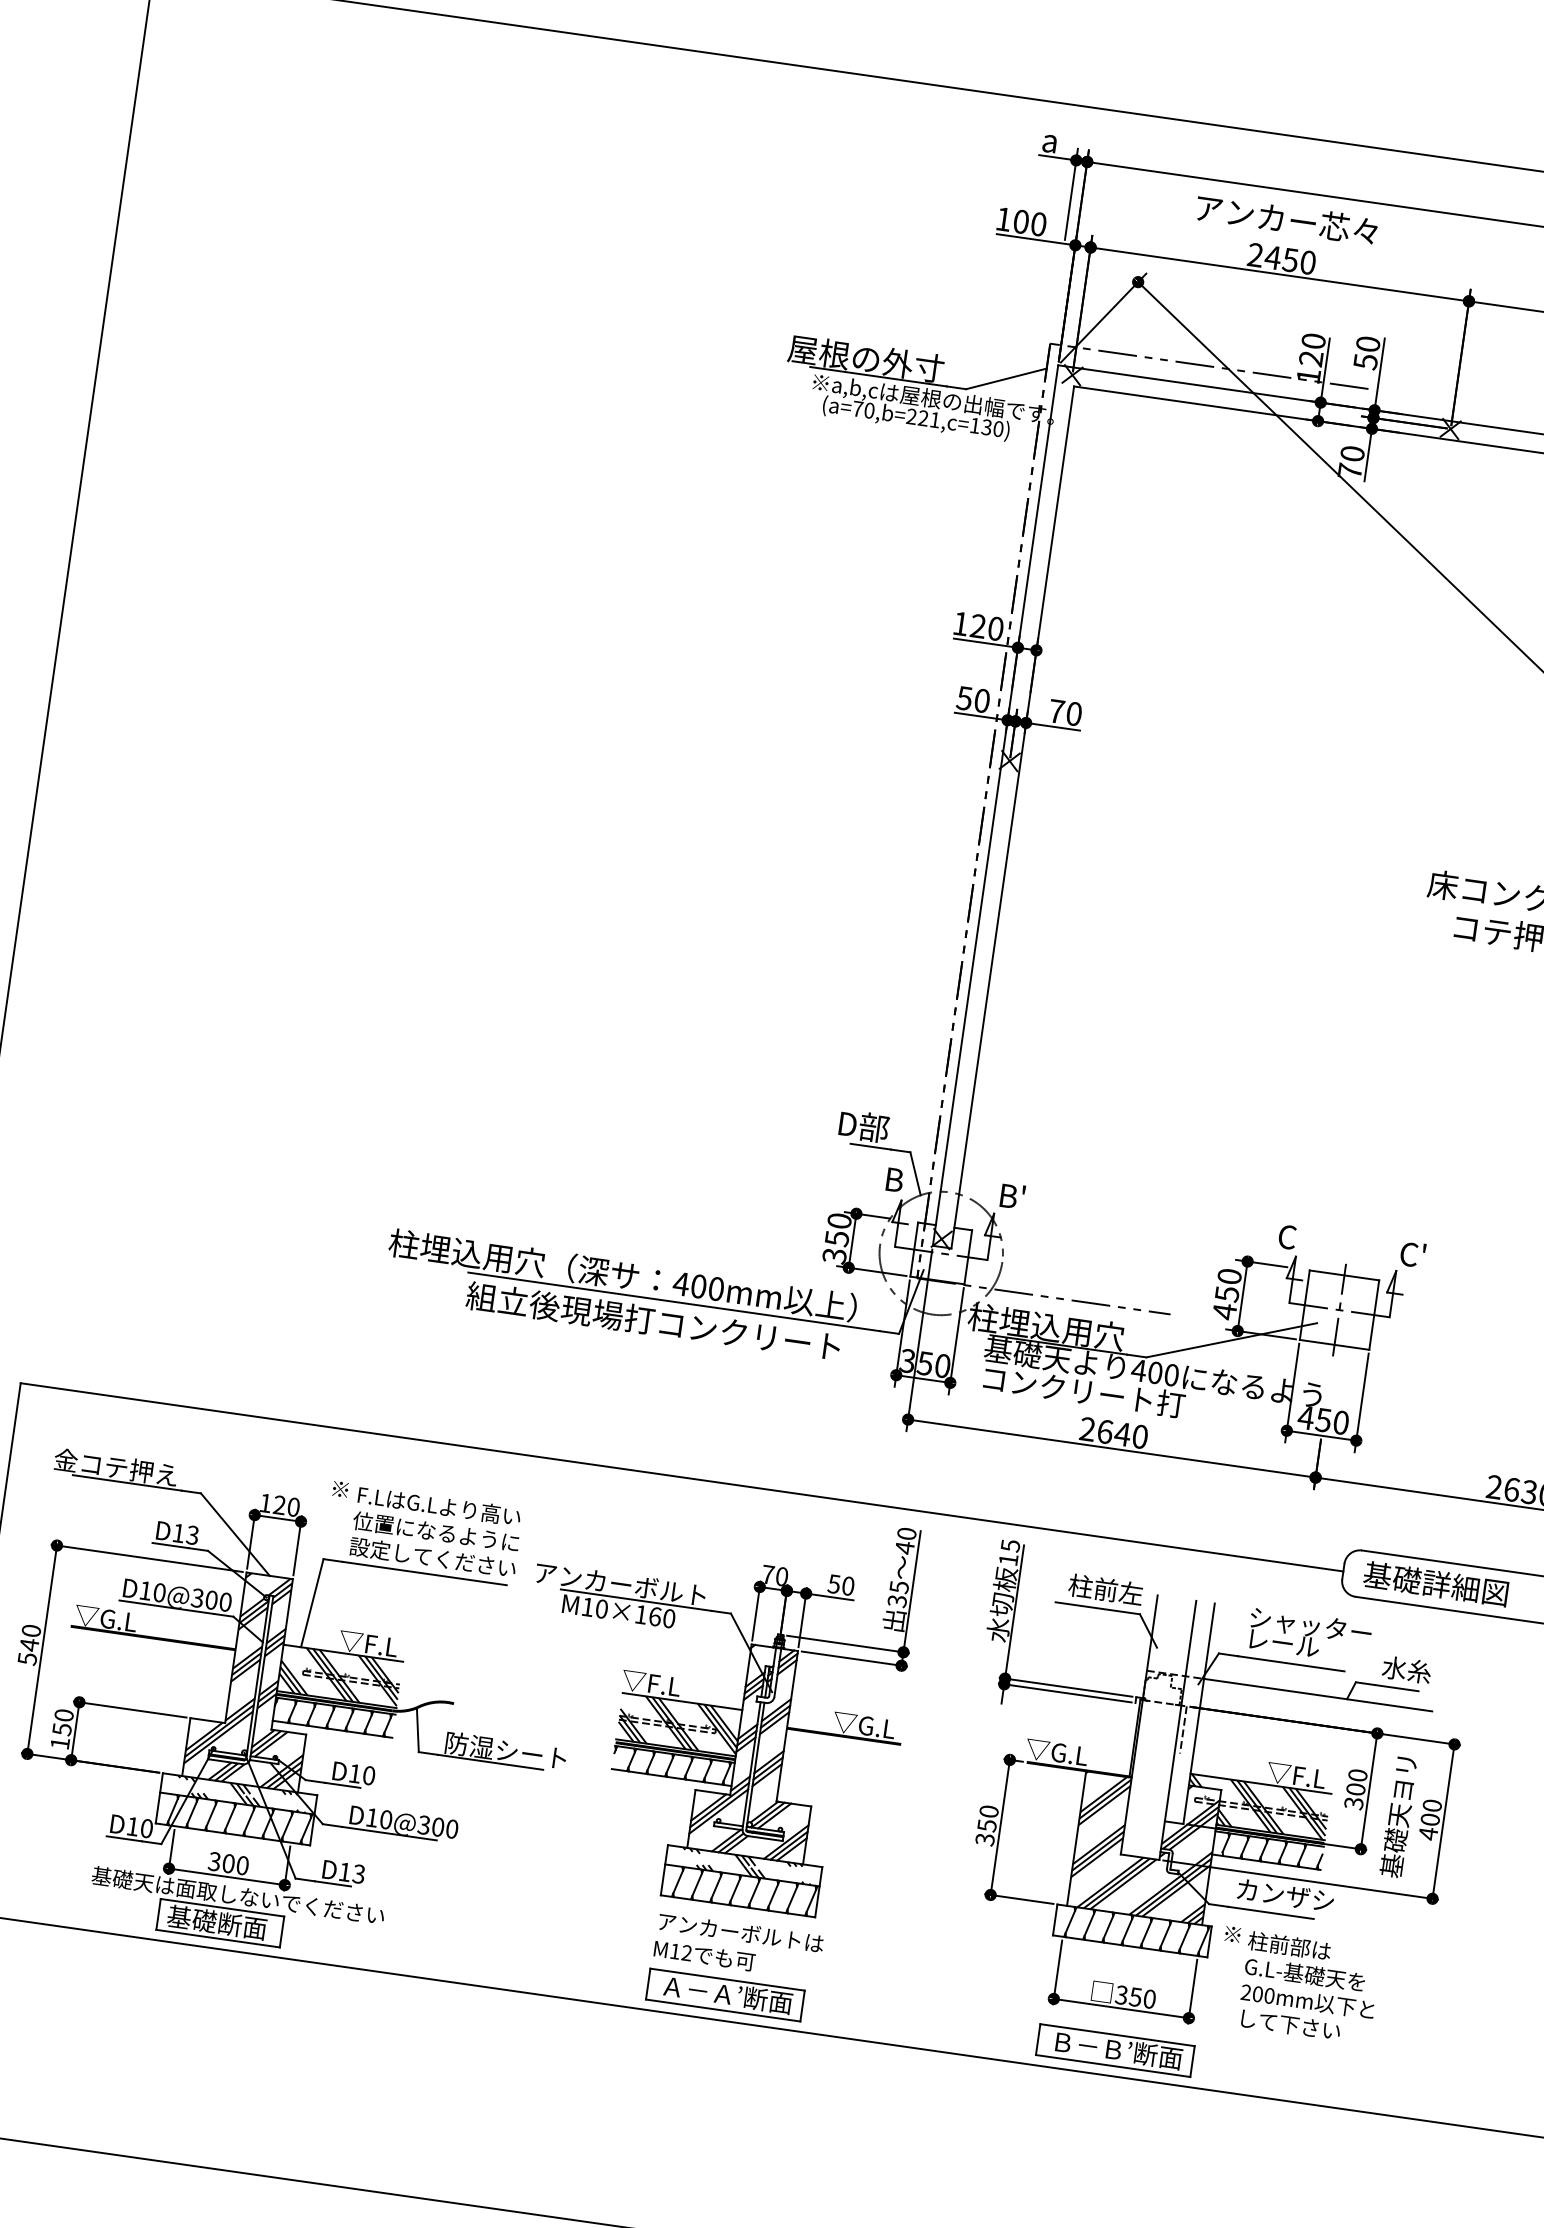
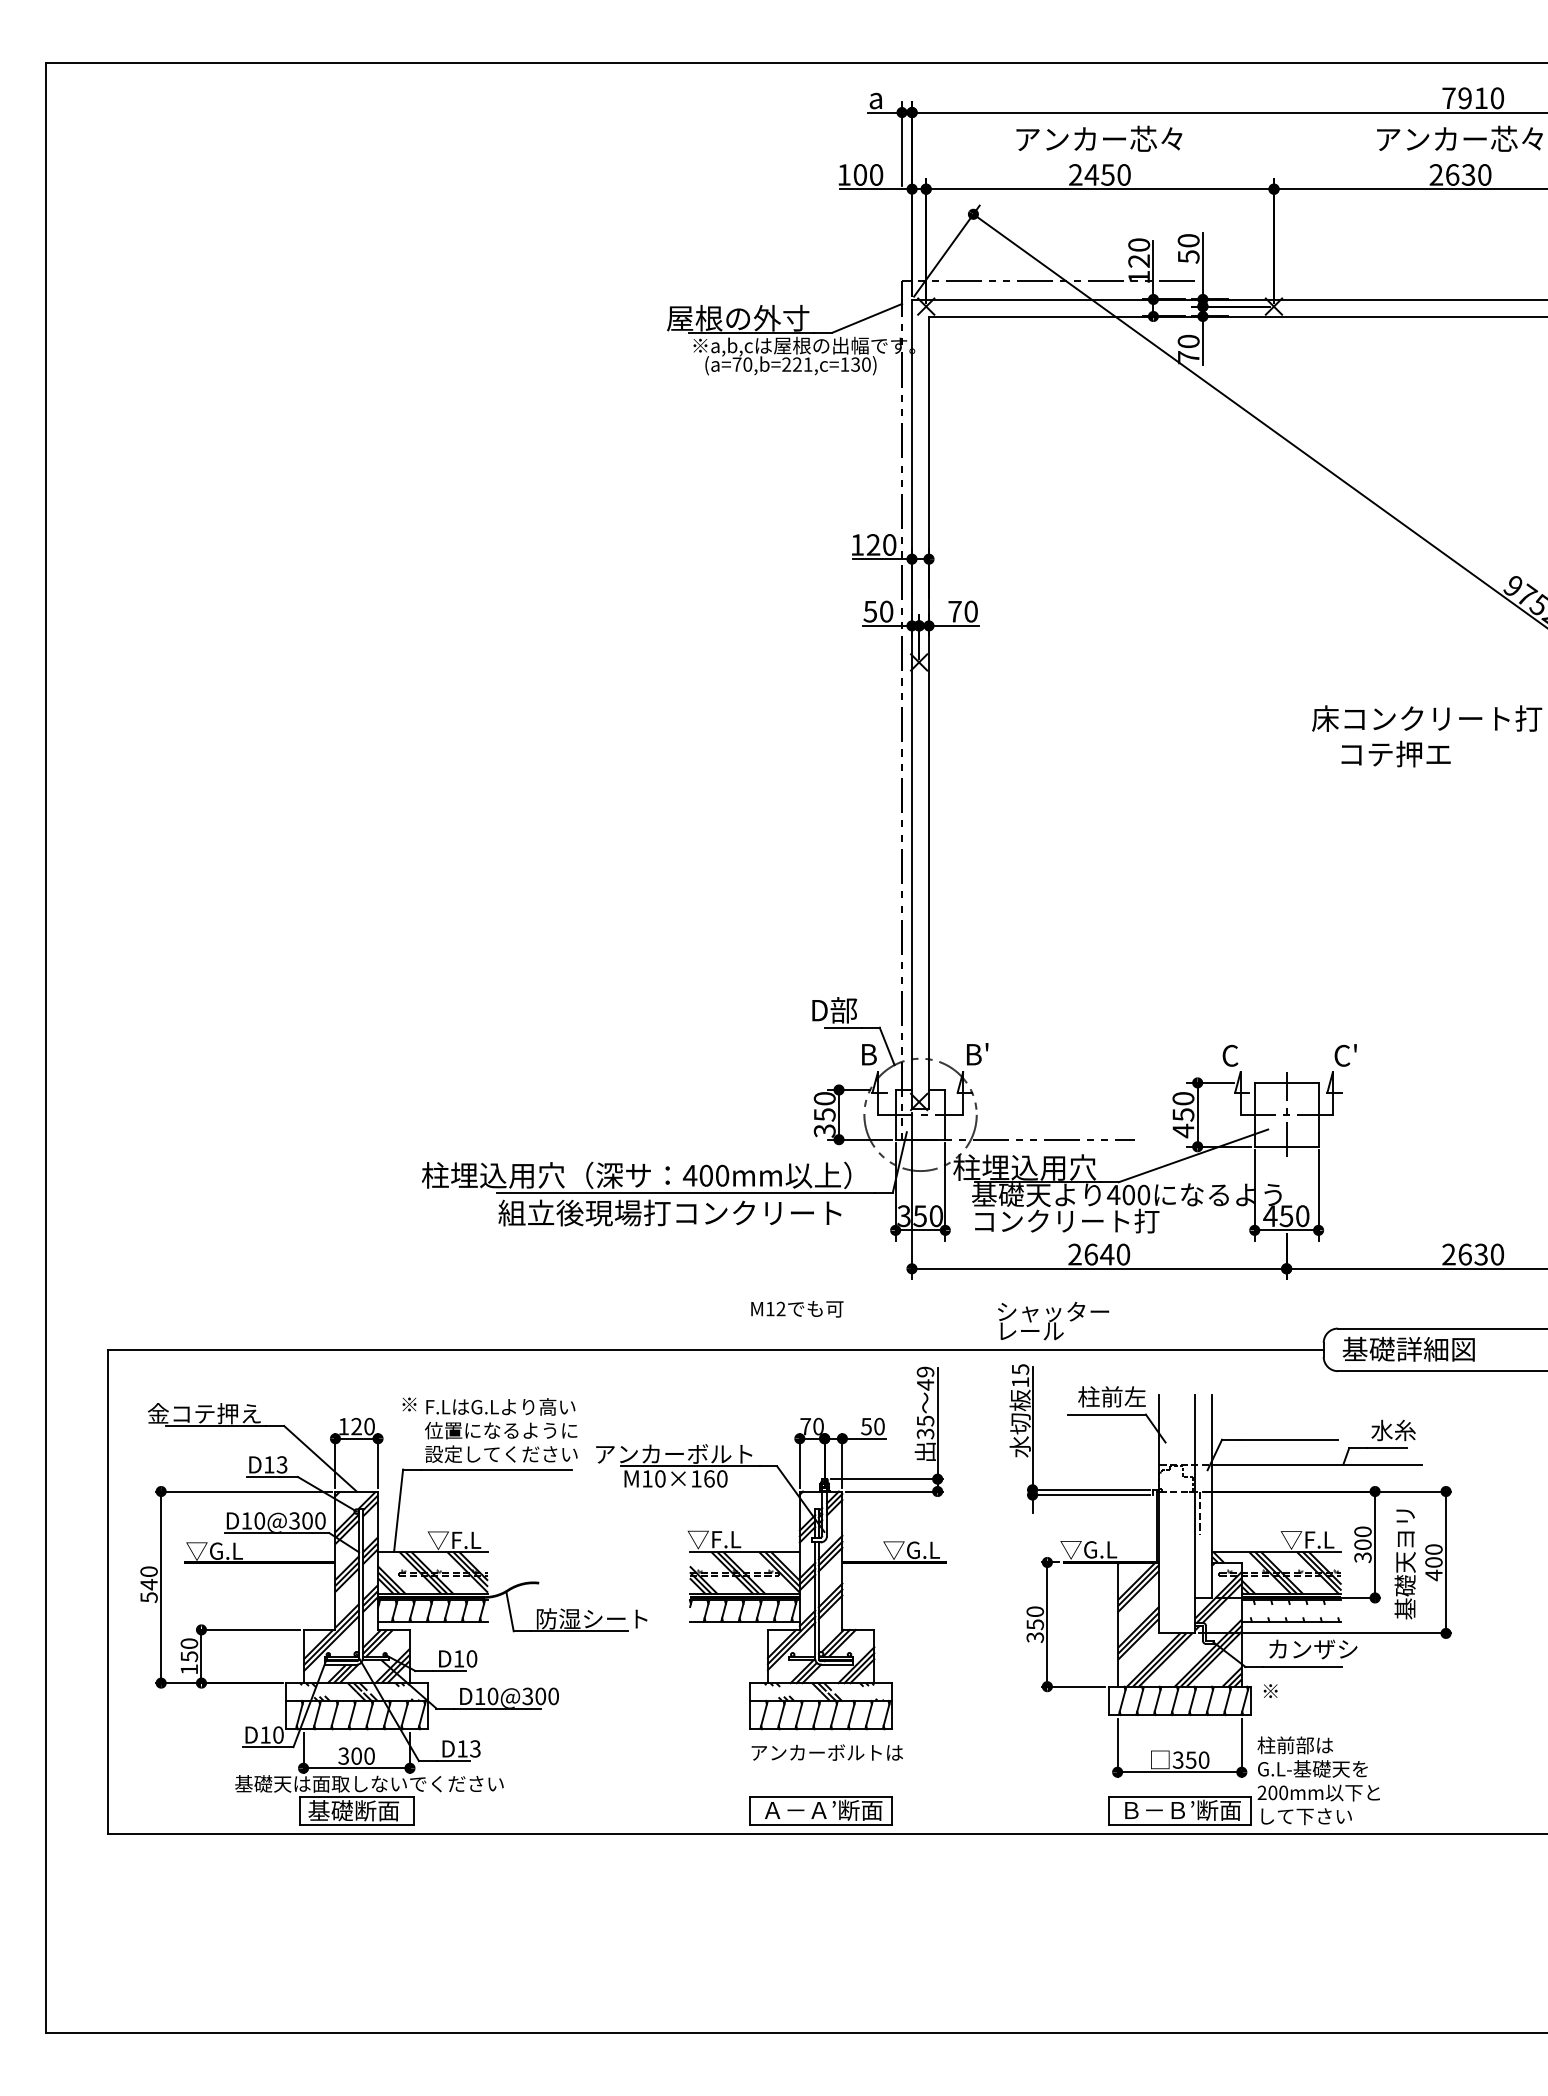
text: (906, 1533) -> (925, 1371), 40 -> 49
text: (1309, 1635) -> (1053, 1320), moved
hatch: (1272, 1850) -> (1295, 1610), removed
text: (704, 1956) -> (797, 1309), moved
text: (1309, 1987) -> (1318, 1780), moved

